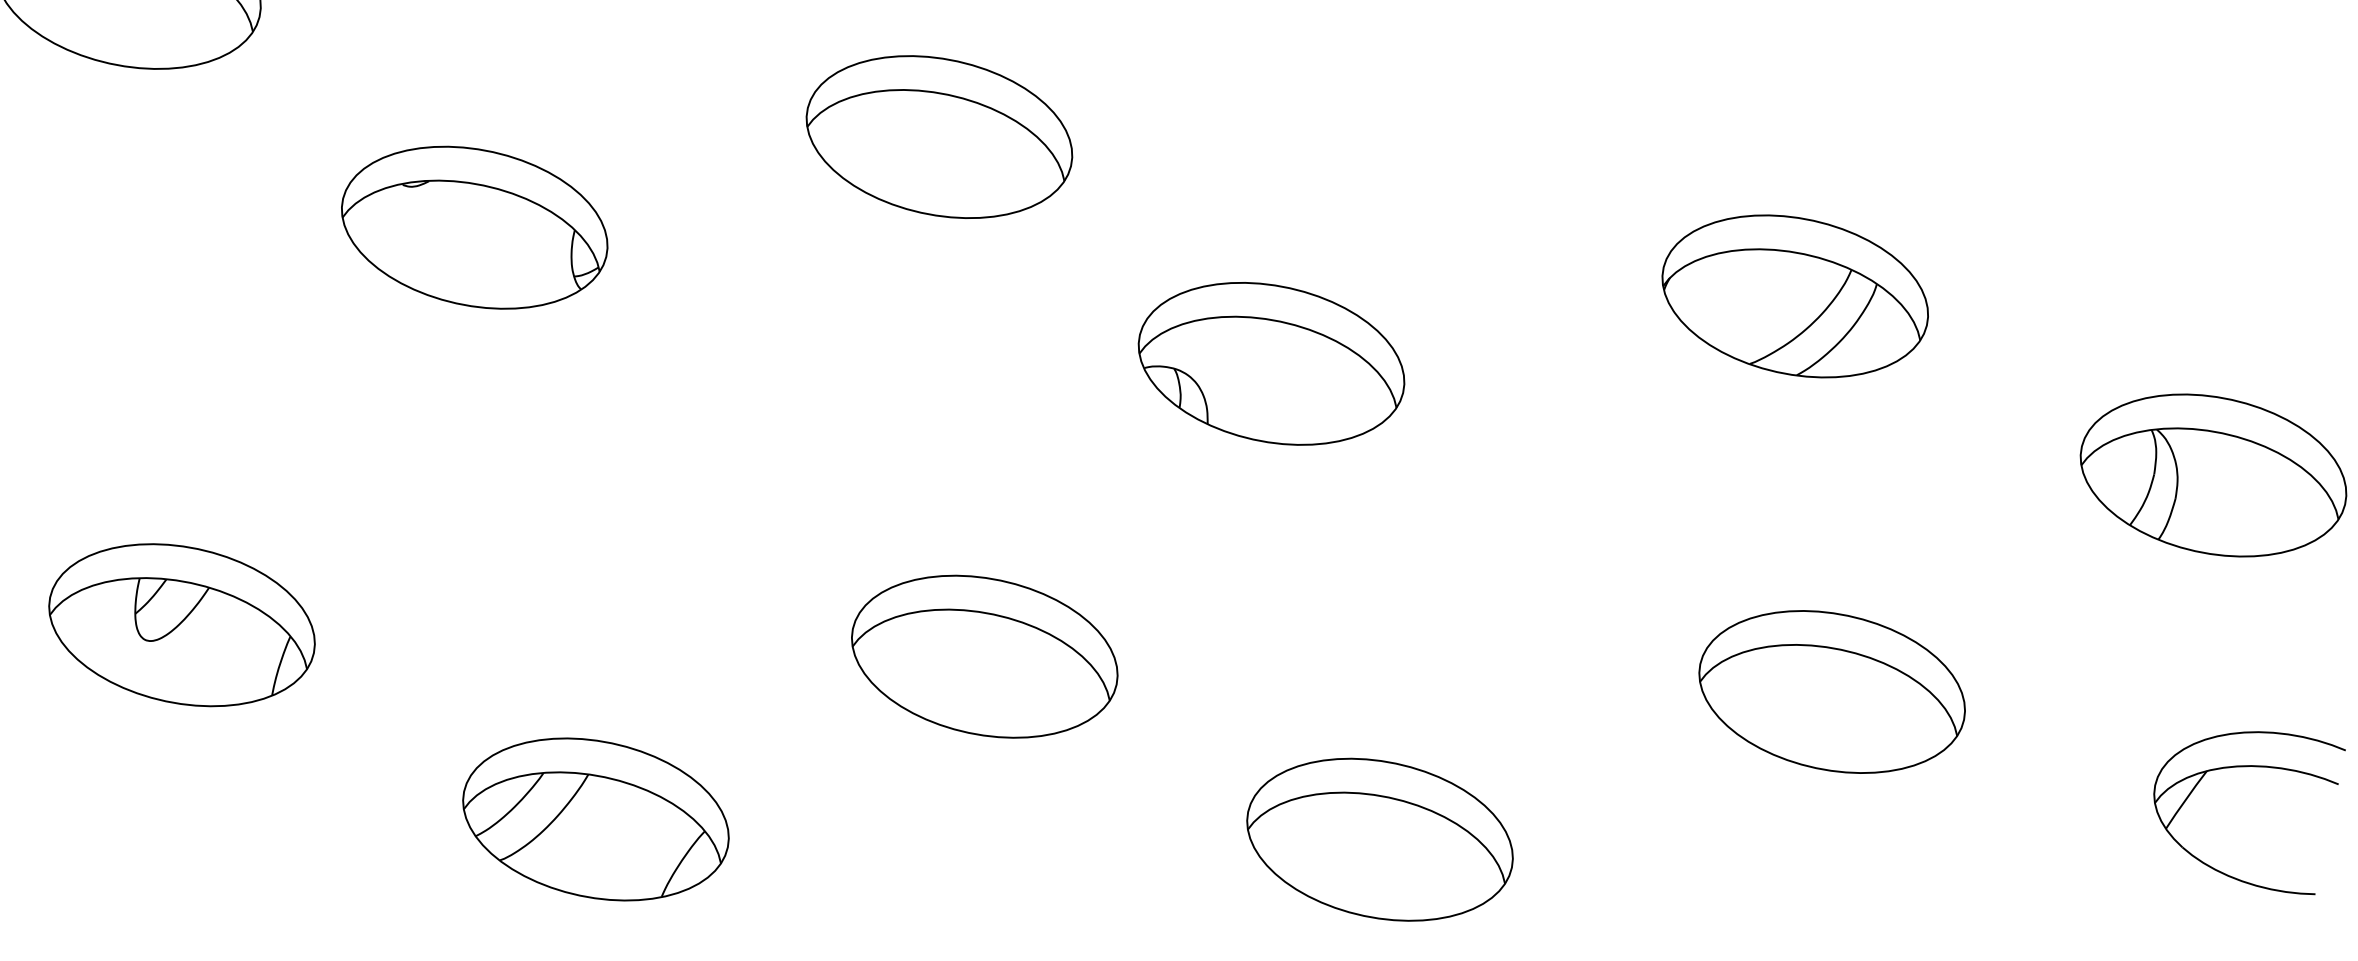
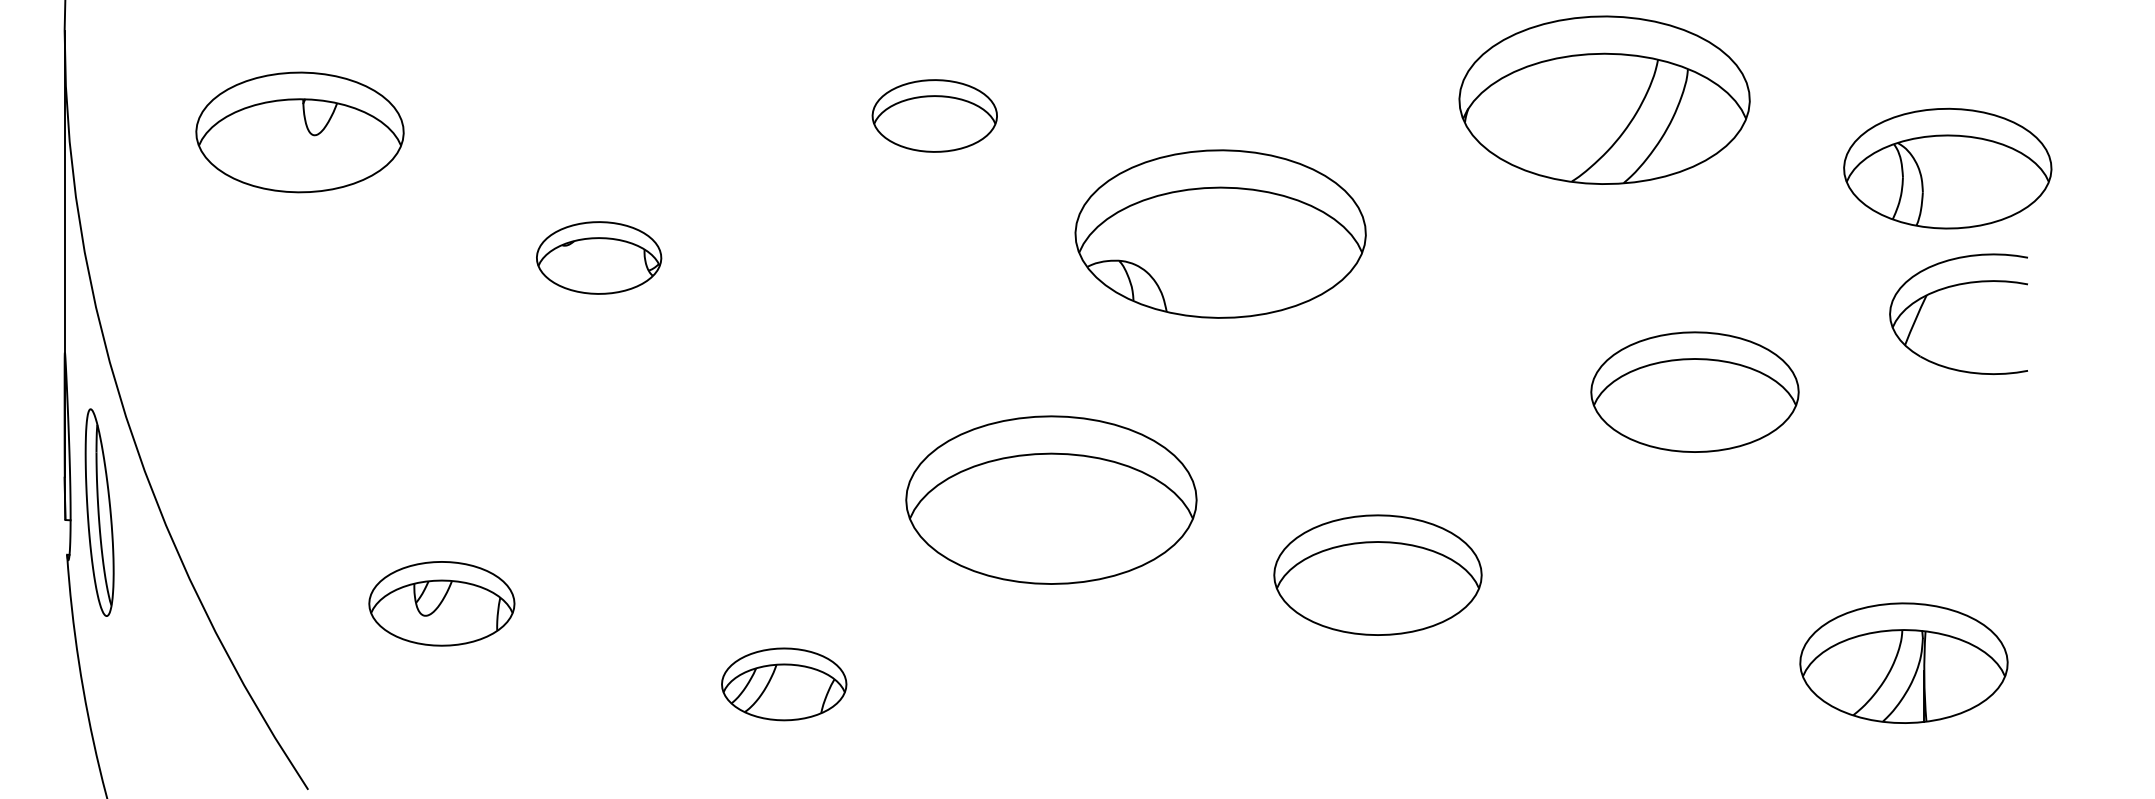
part: (939, 136) -> (934, 115), size x0.6
part: (473, 226) -> (598, 257), size x0.6
part: (1794, 295) -> (1603, 99), size x1.4
part: (1271, 363) -> (1220, 233), size x1.4
part: (181, 624) -> (441, 603), size x0.7
part: (983, 655) -> (1050, 499), size x1.4
part: (2240, 767) -> (1951, 287), moved
part: (594, 819) -> (783, 684), size x0.6

